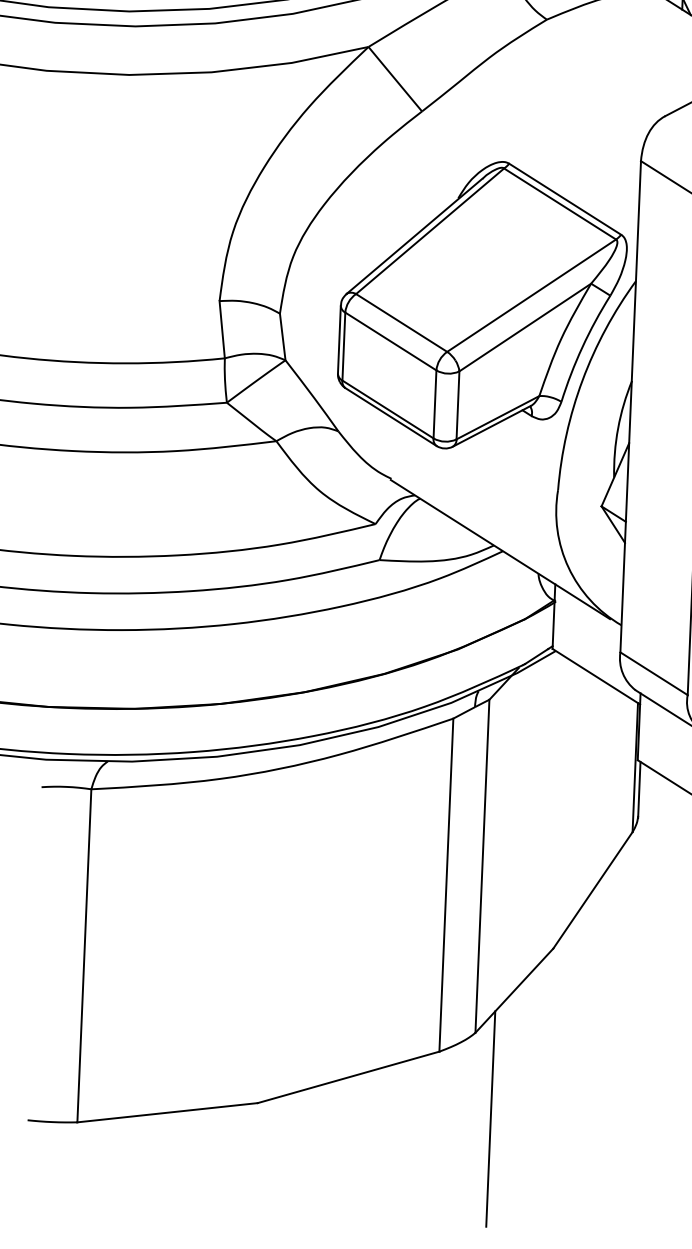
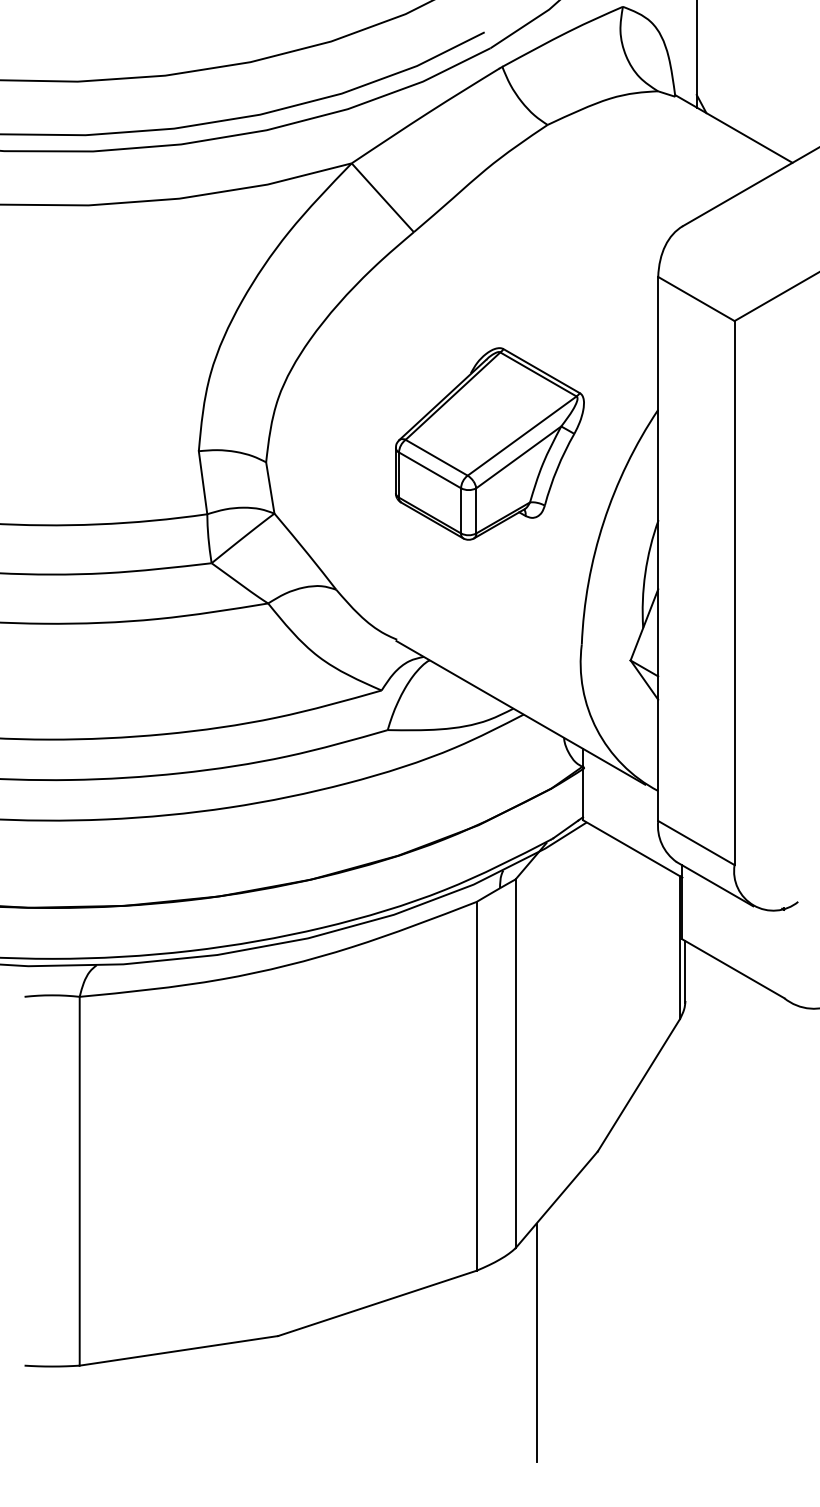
part: (482, 305) -> (489, 443), size x0.6

